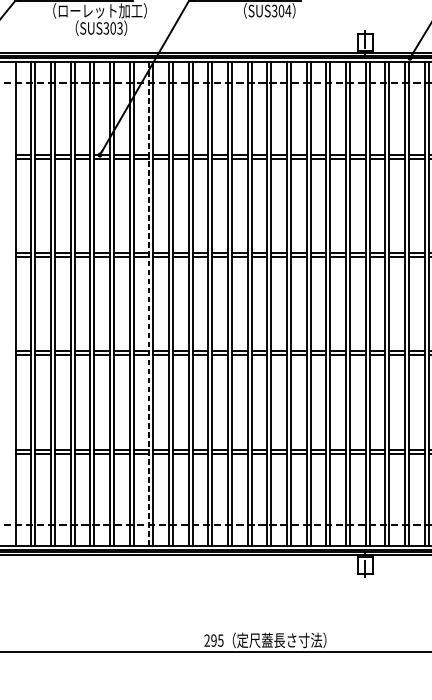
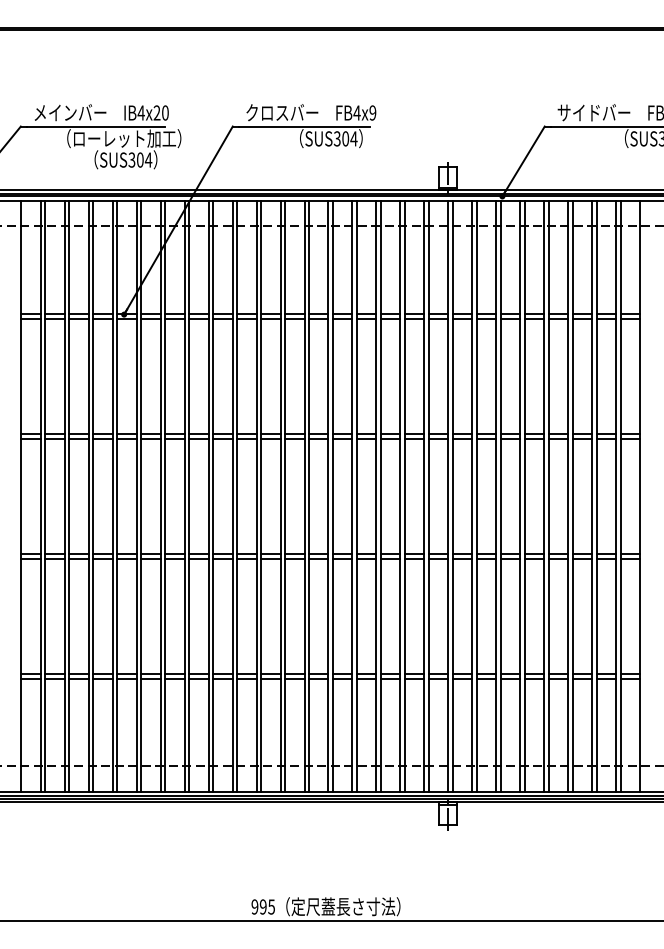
text: (119, 27) -> (148, 159), SUS303 -> SUS304
line: (149, 304) -> (184, 496), dashed -> solid
text: (206, 640) -> (254, 906), 295 -> 995

